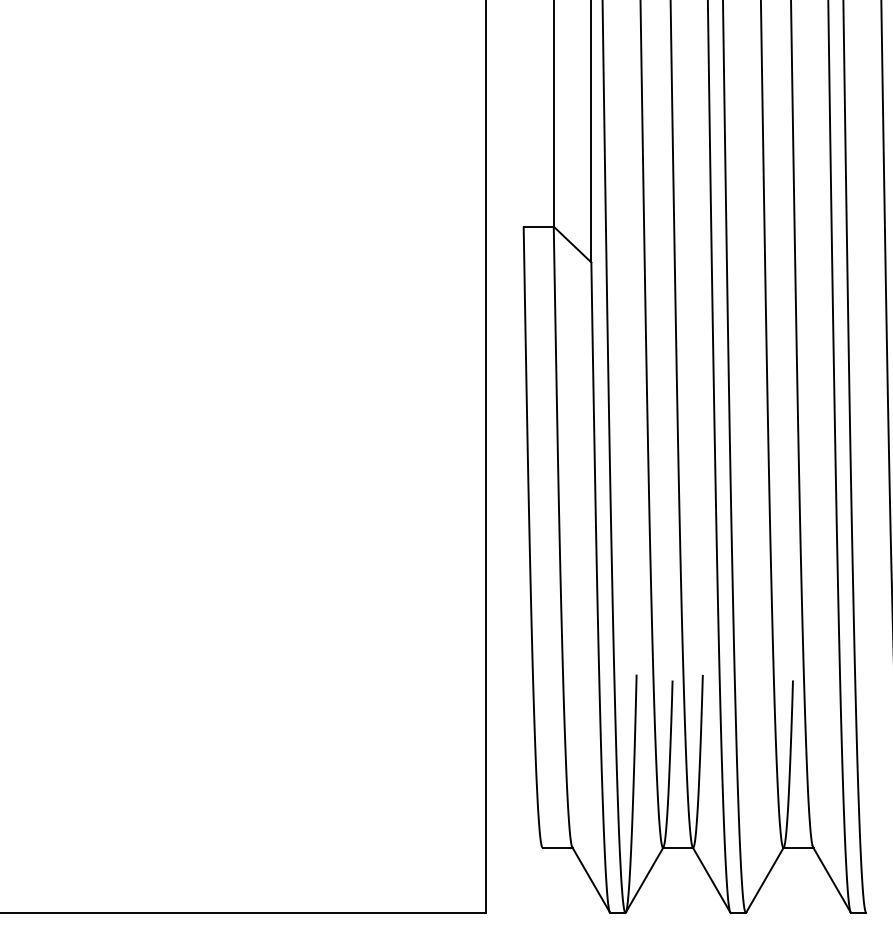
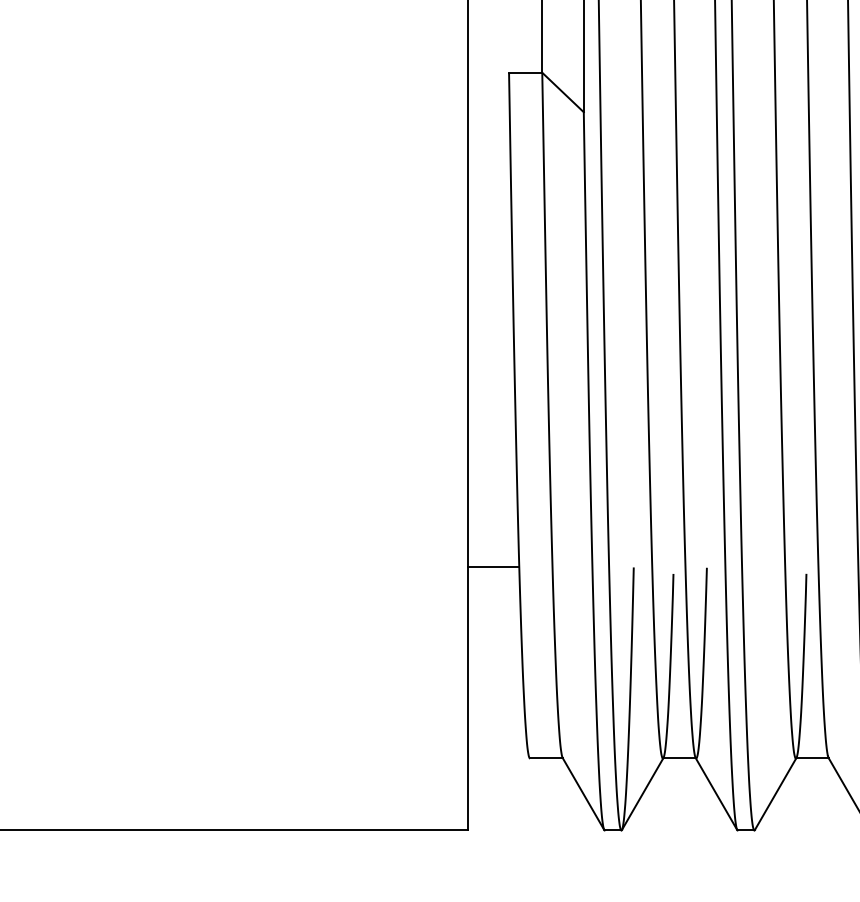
line: (509, 674) -> (493, 567), added

